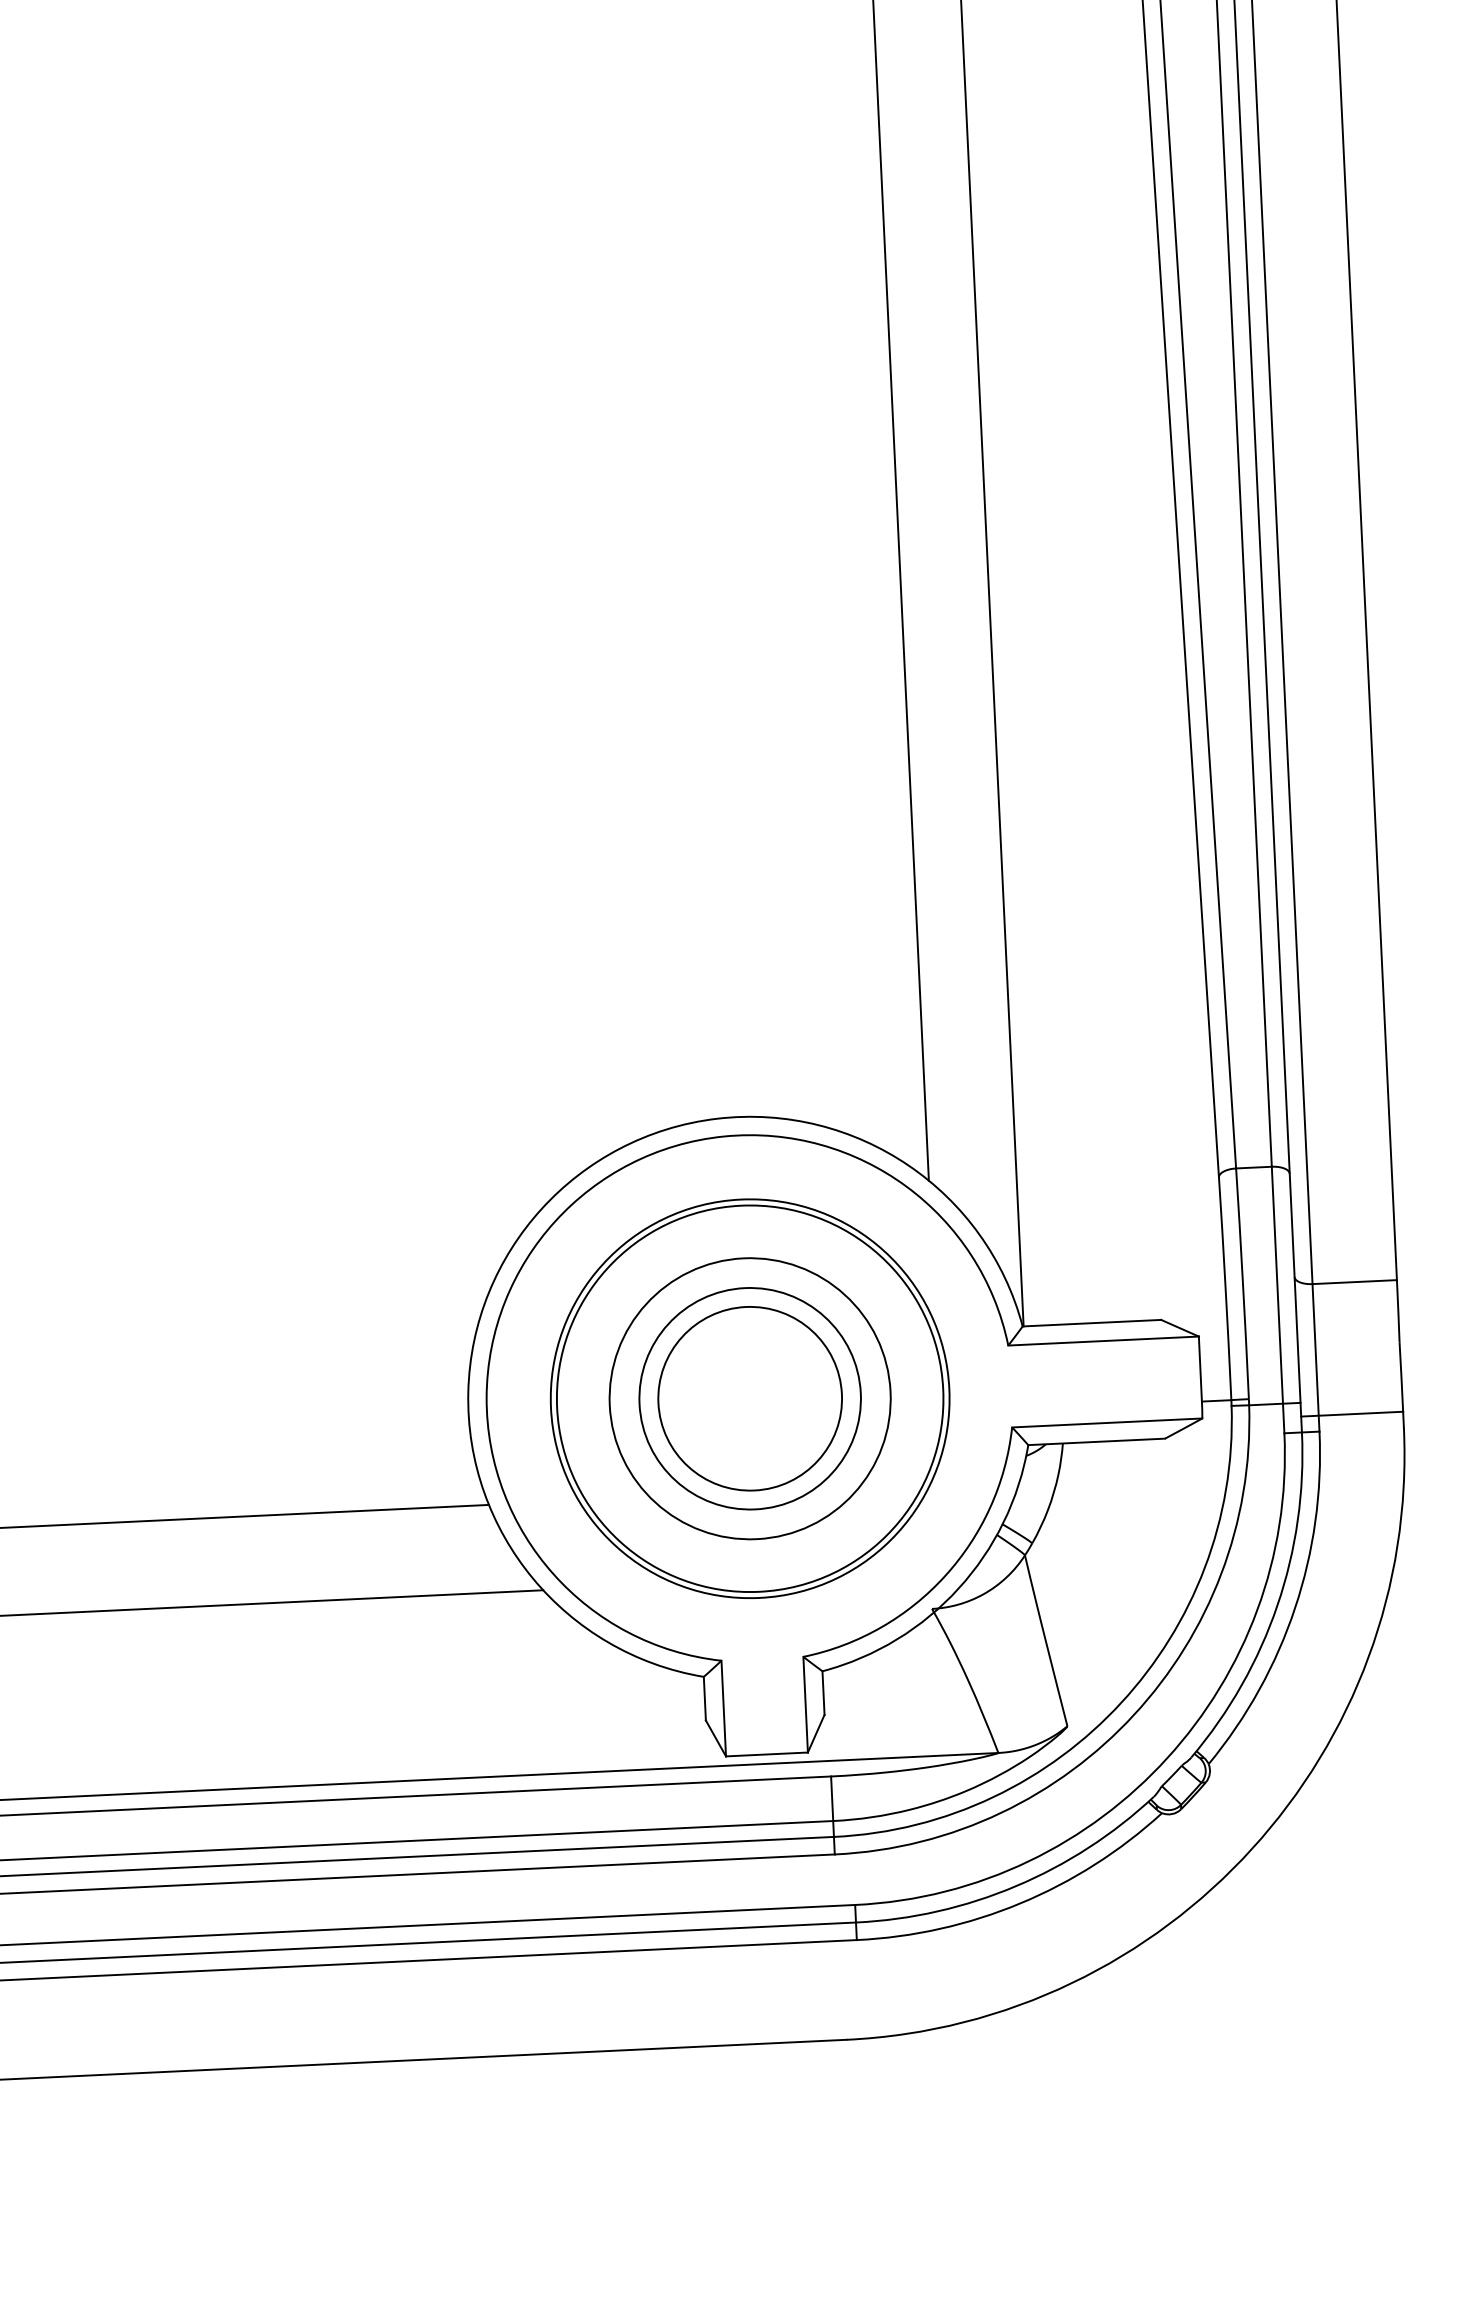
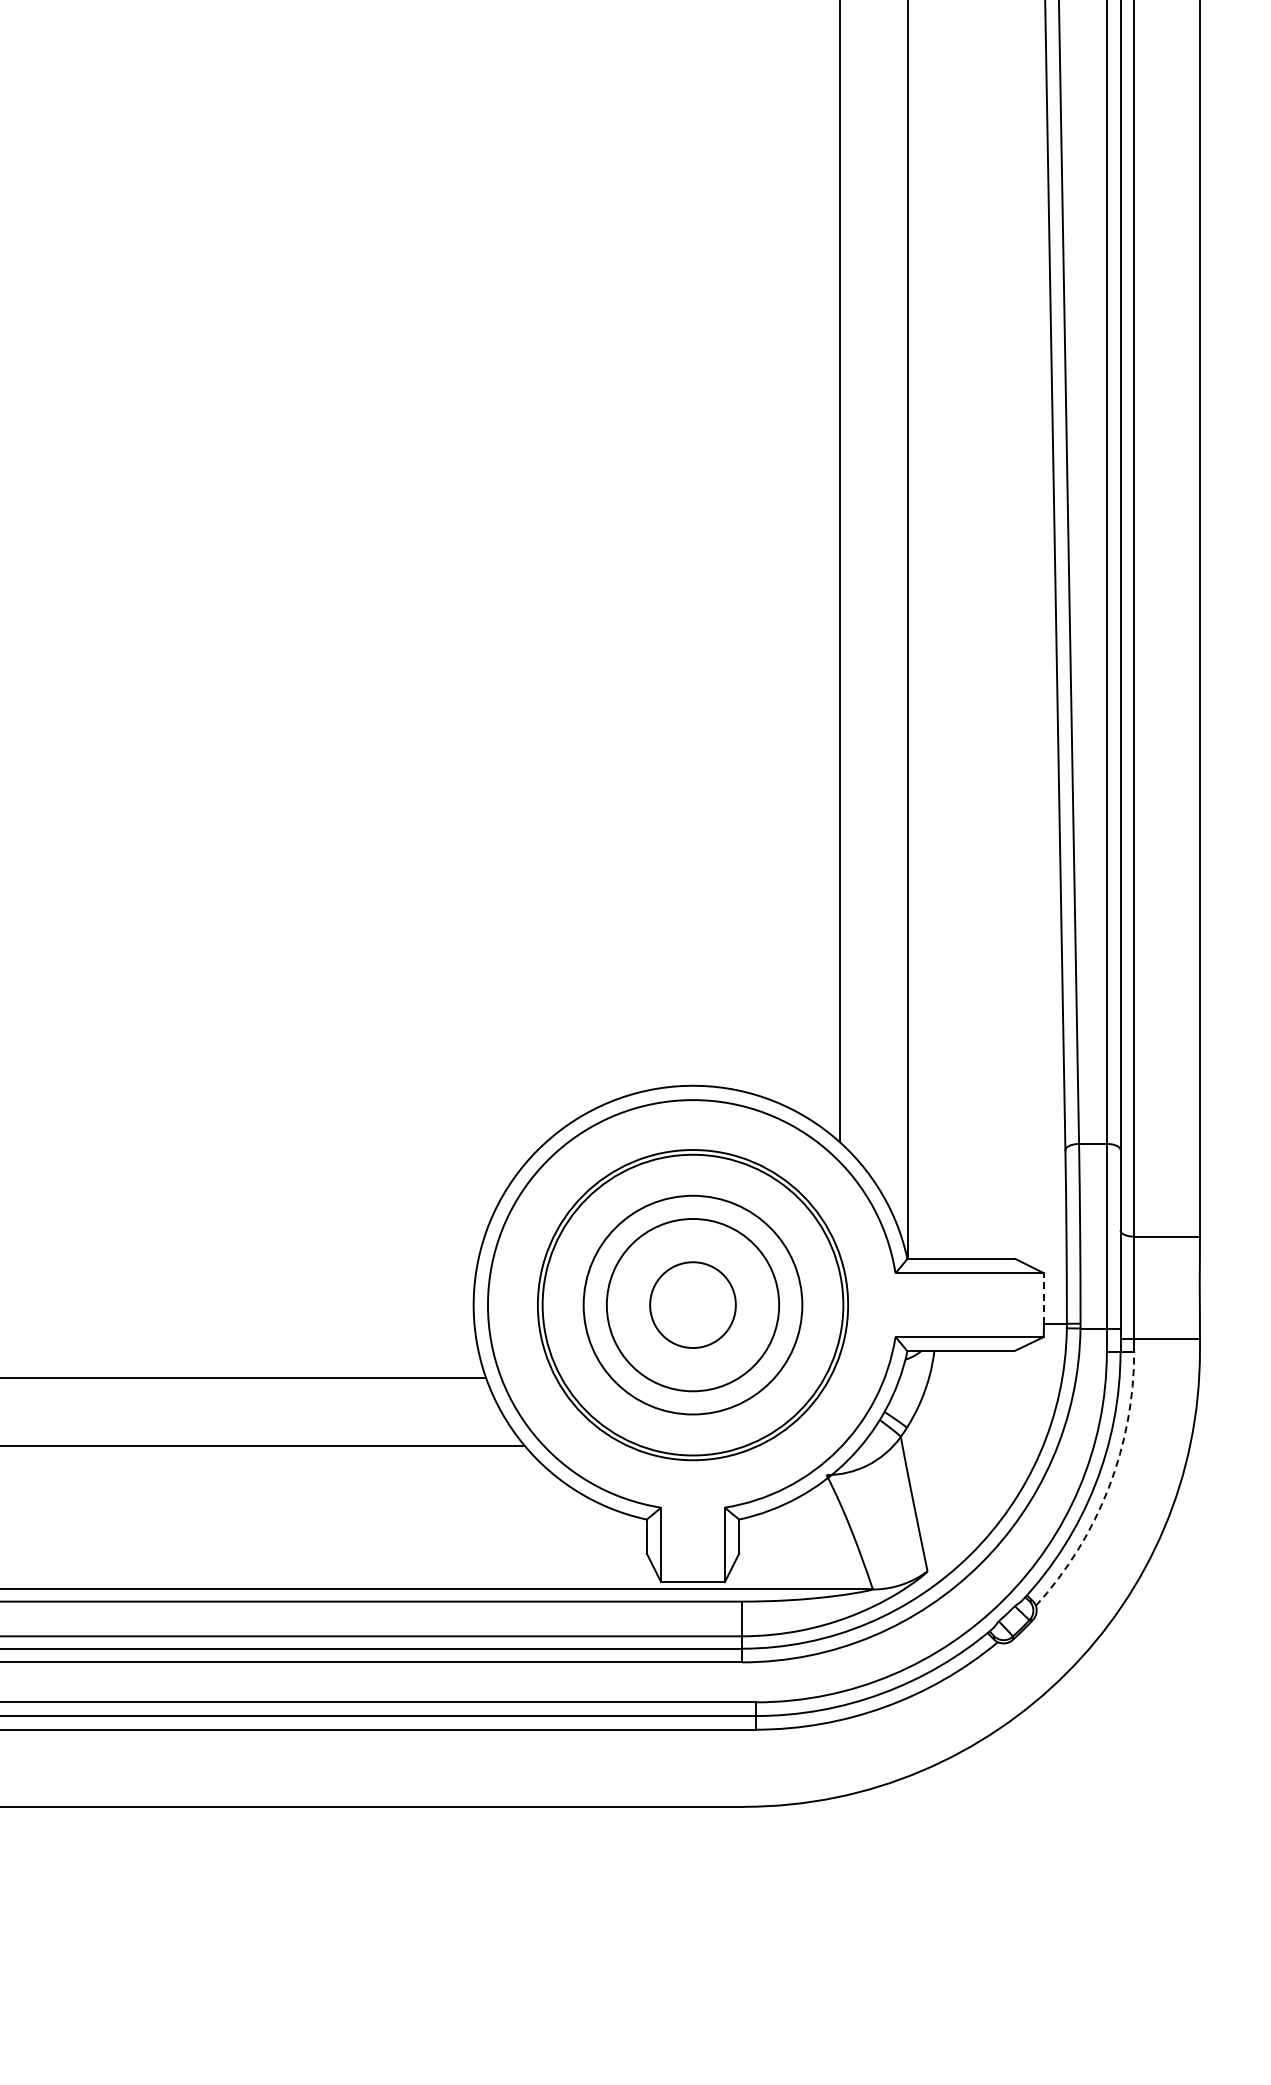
line: (1199, 1369) -> (1043, 1298), solid -> dashed
circle: (749, 1397) -> (692, 1304), size x0.6
arc: (1294, 1607) -> (1108, 1487), solid -> dashed

